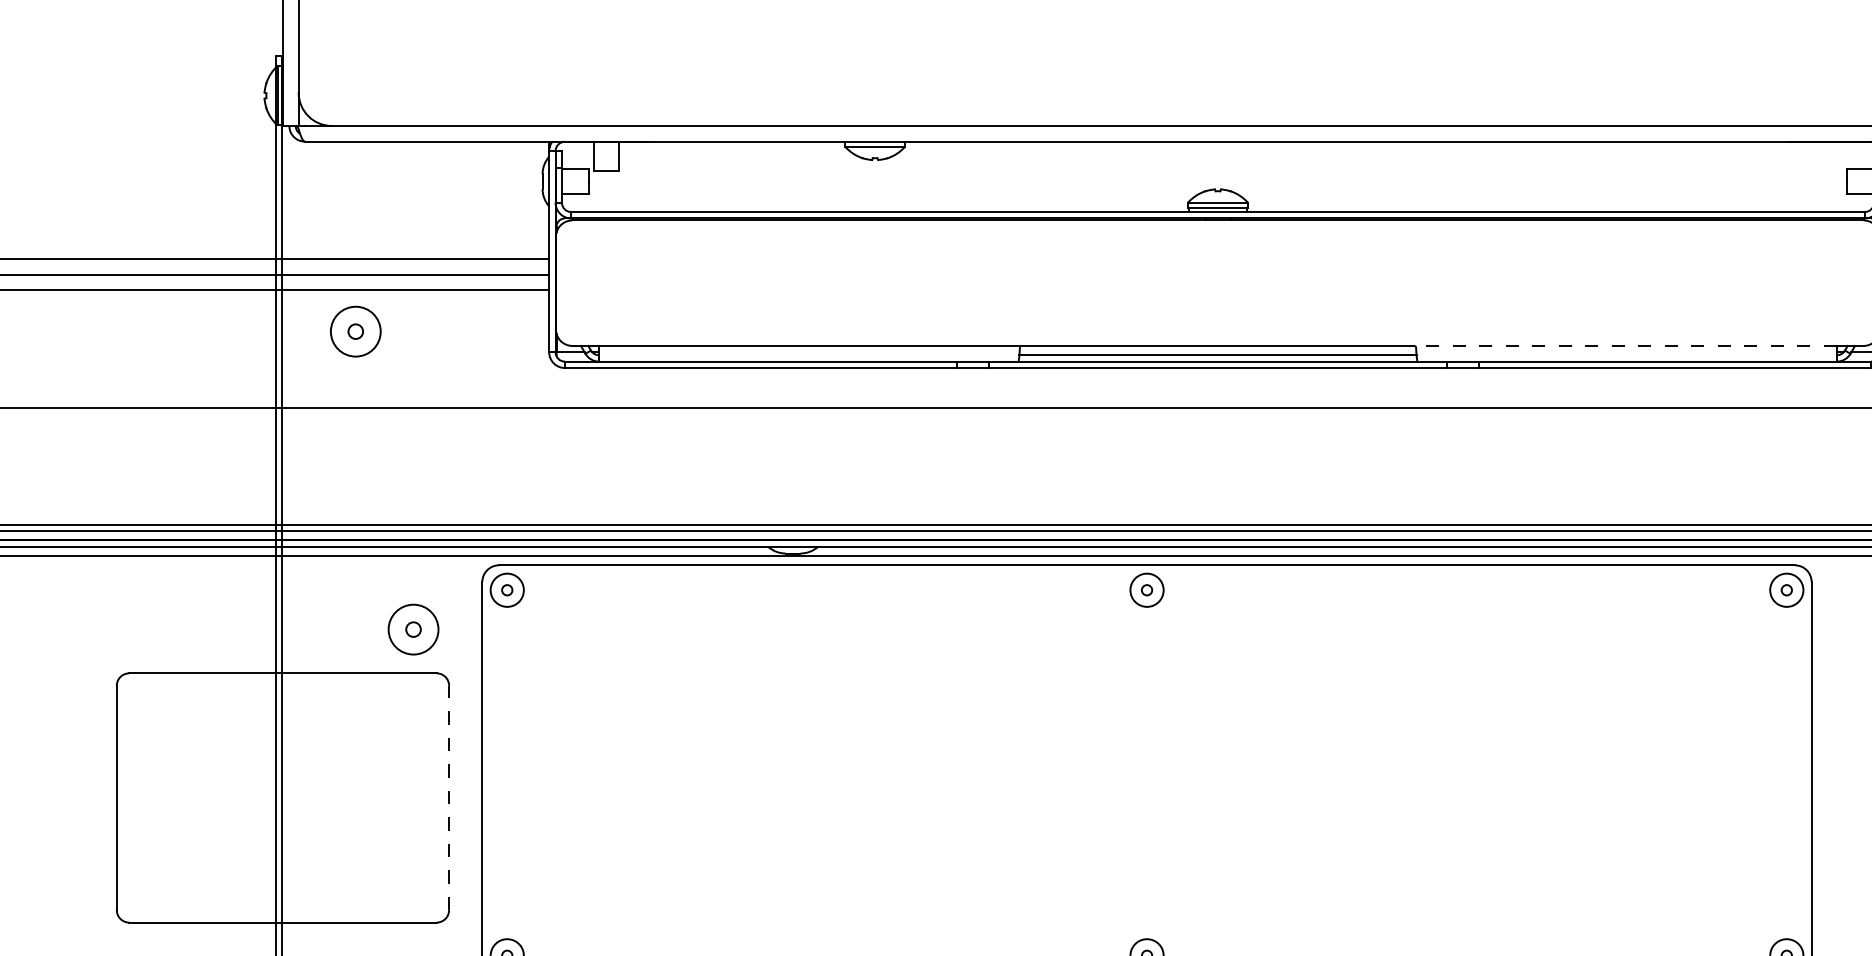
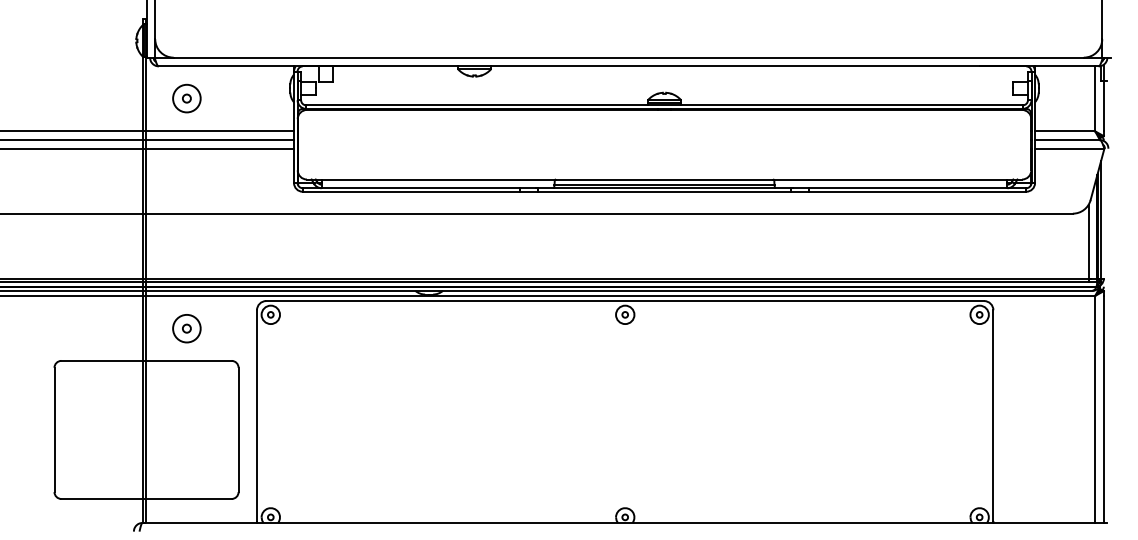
part: (355, 331) -> (186, 98), moved
line: (1624, 345) -> (889, 179), dashed -> solid
part: (412, 629) -> (186, 328), moved
line: (448, 797) -> (238, 429), dashed -> solid

